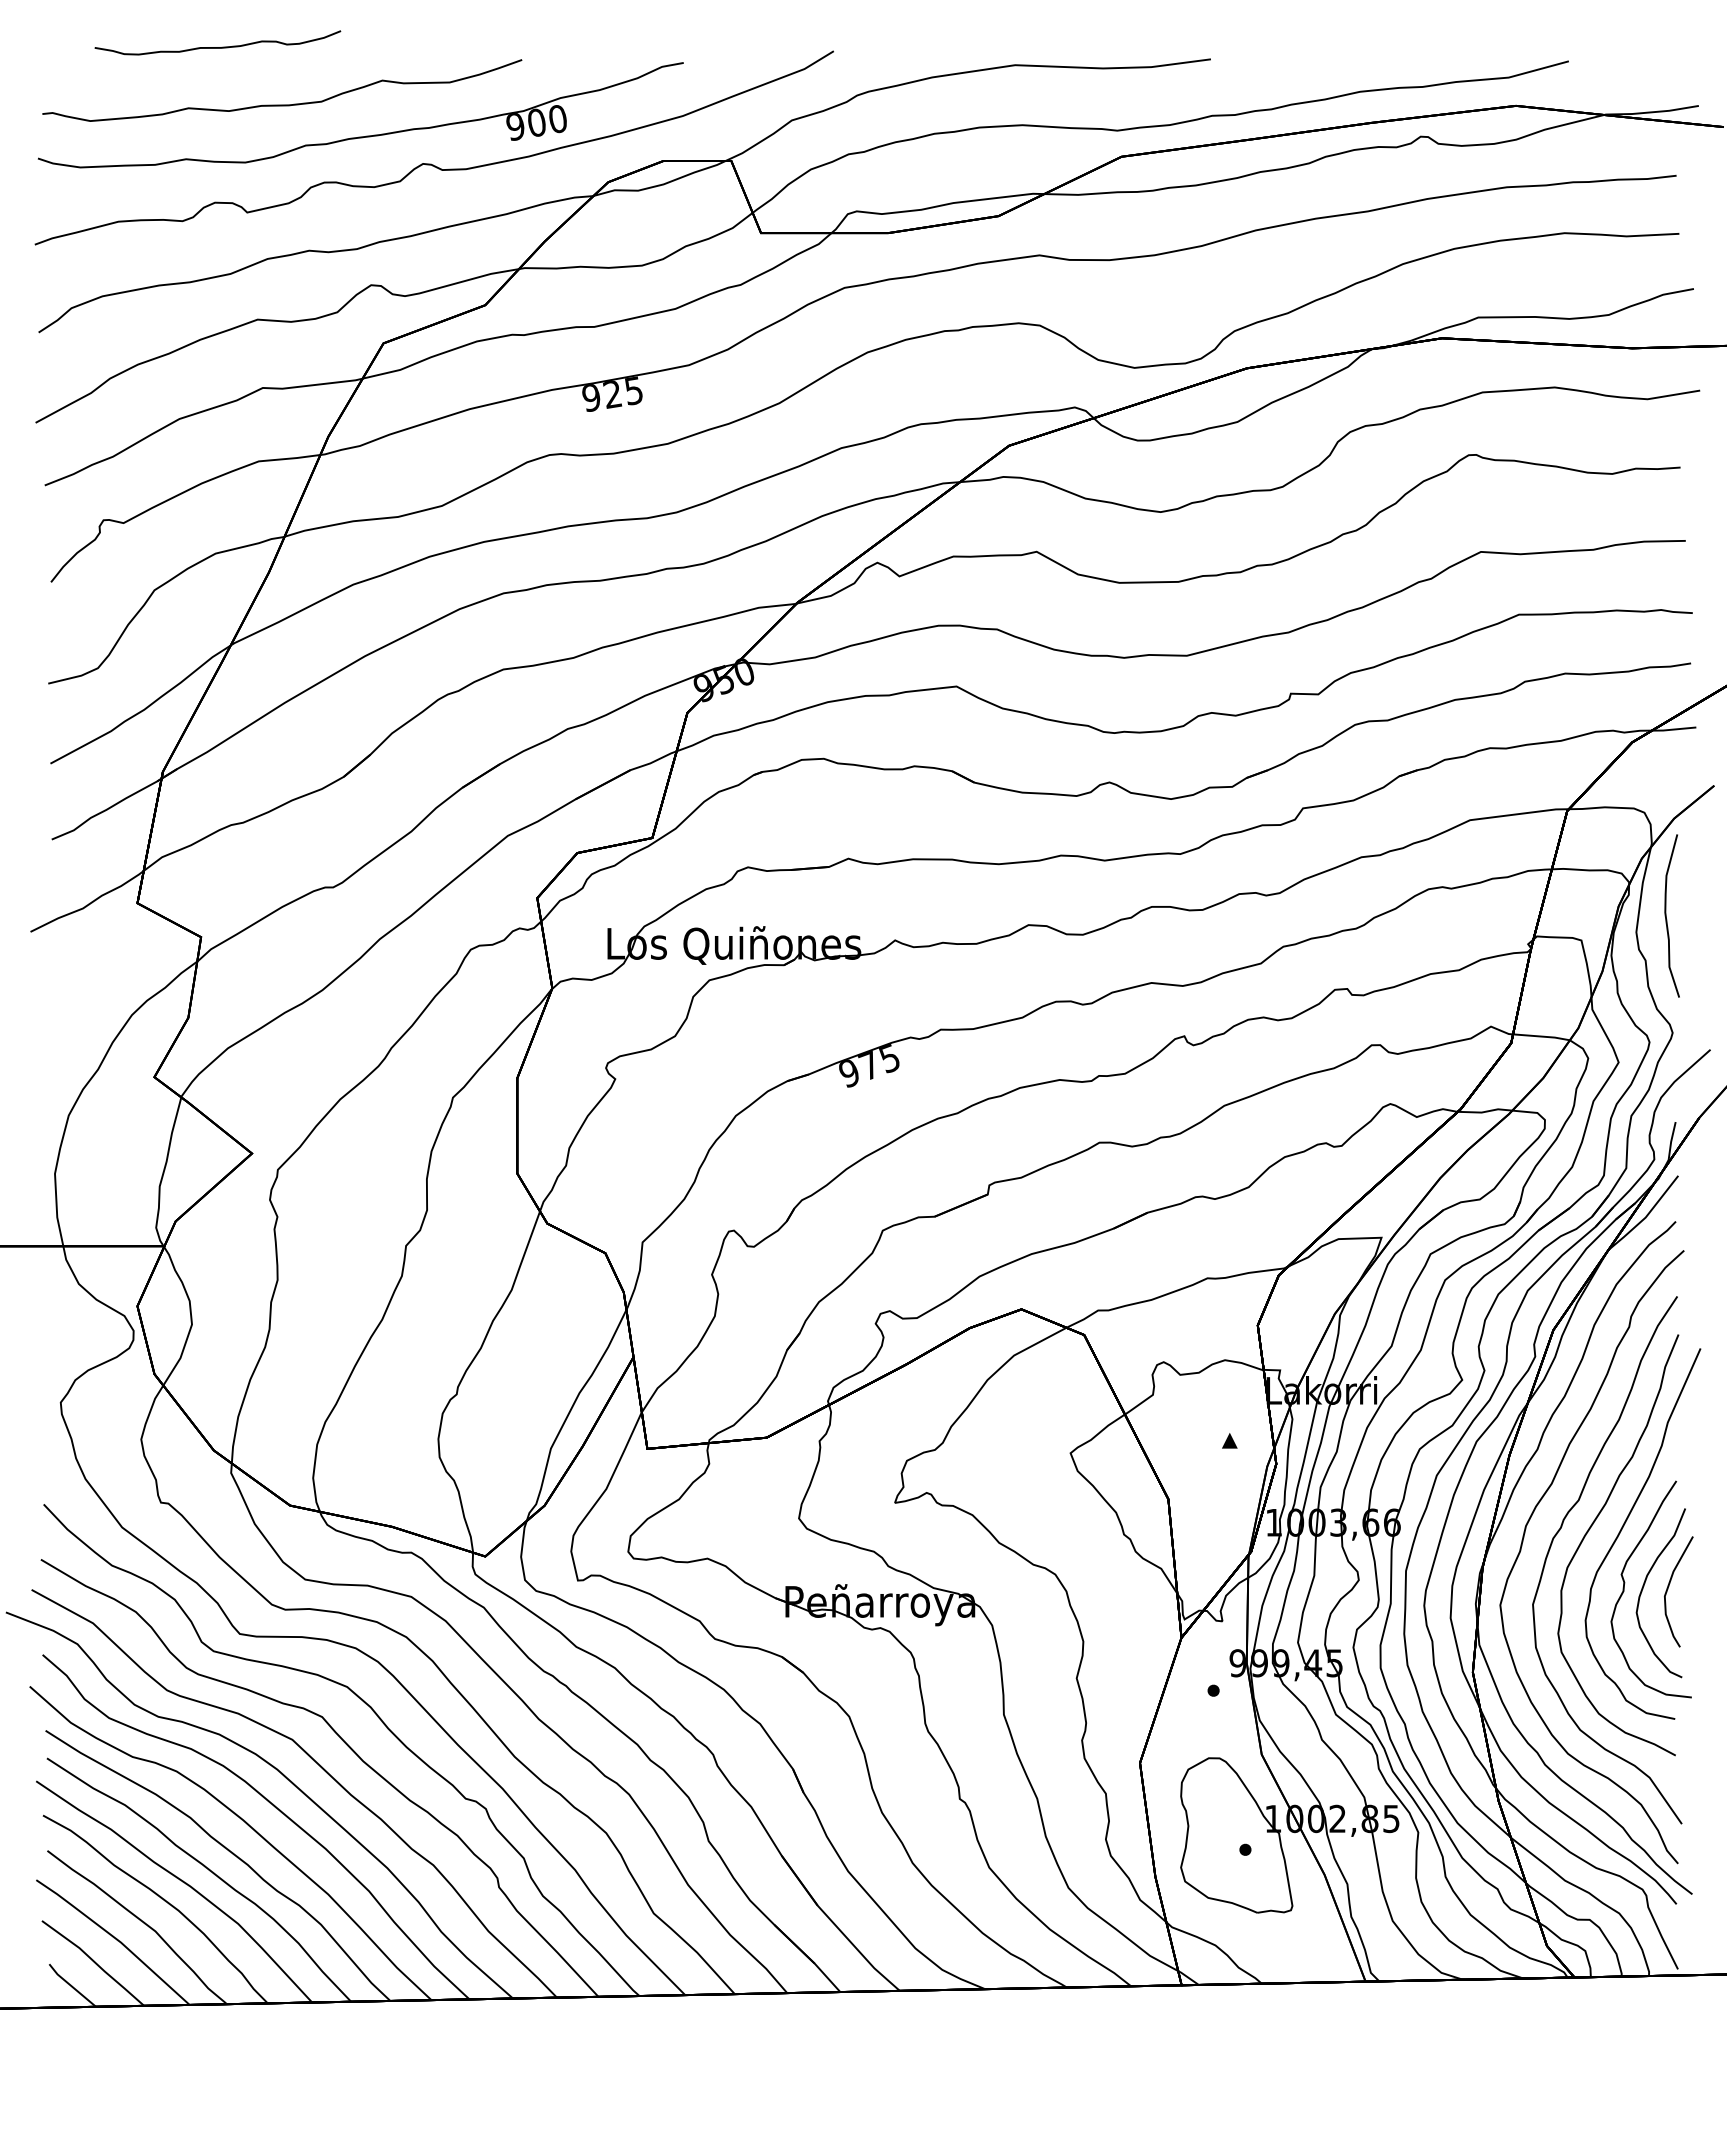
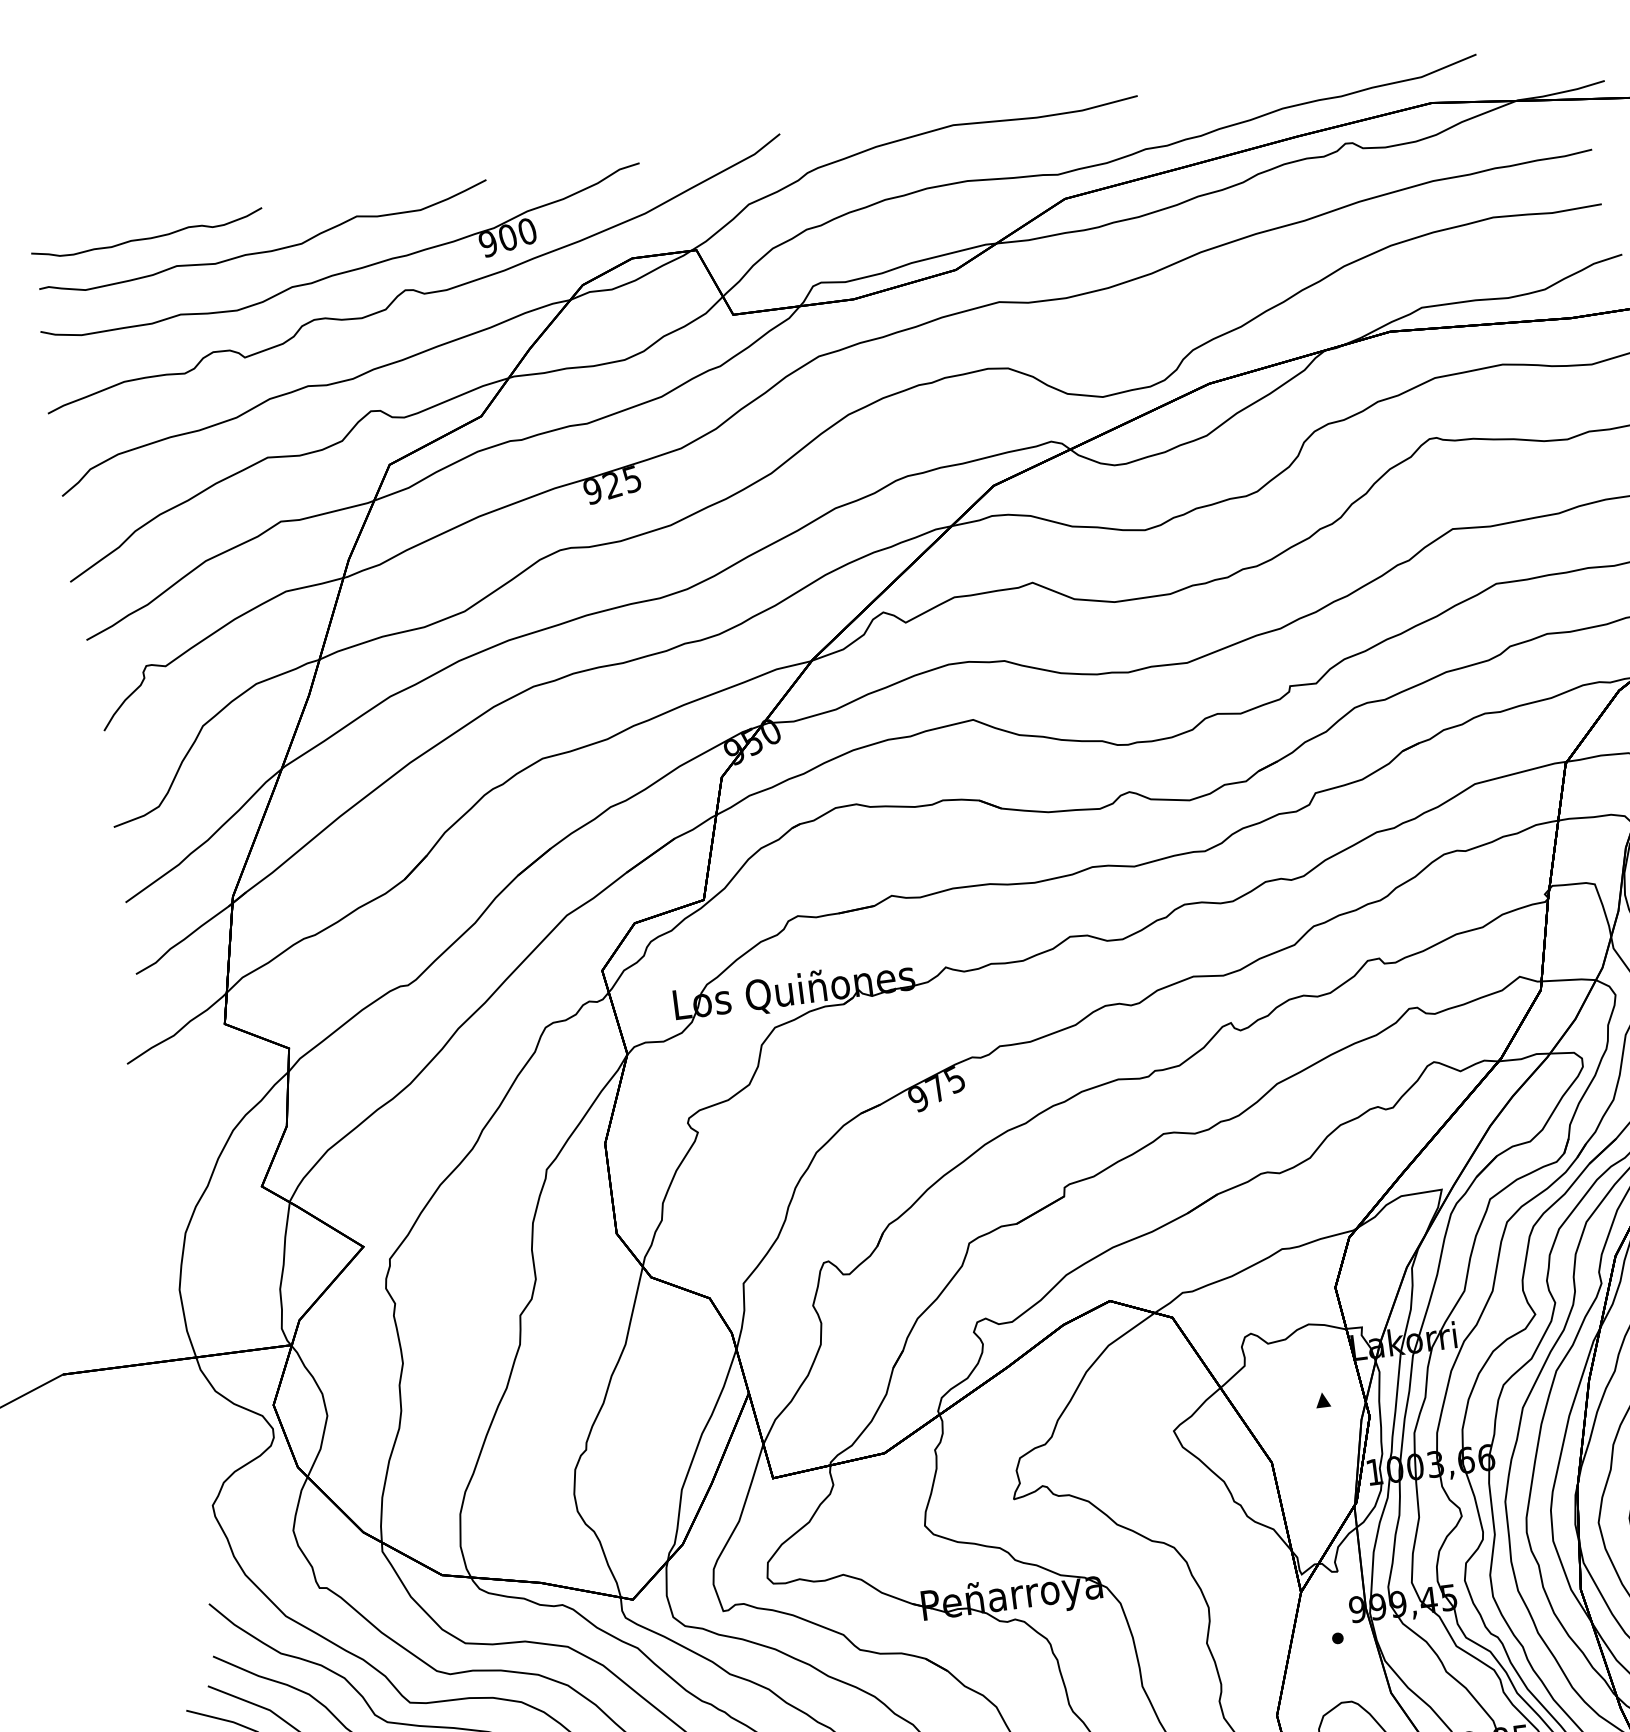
curve: (217, 47) -> (147, 238), moved

